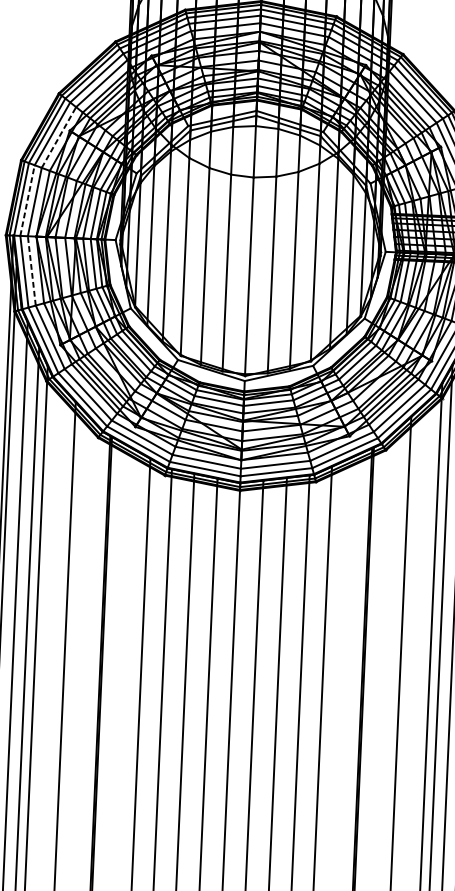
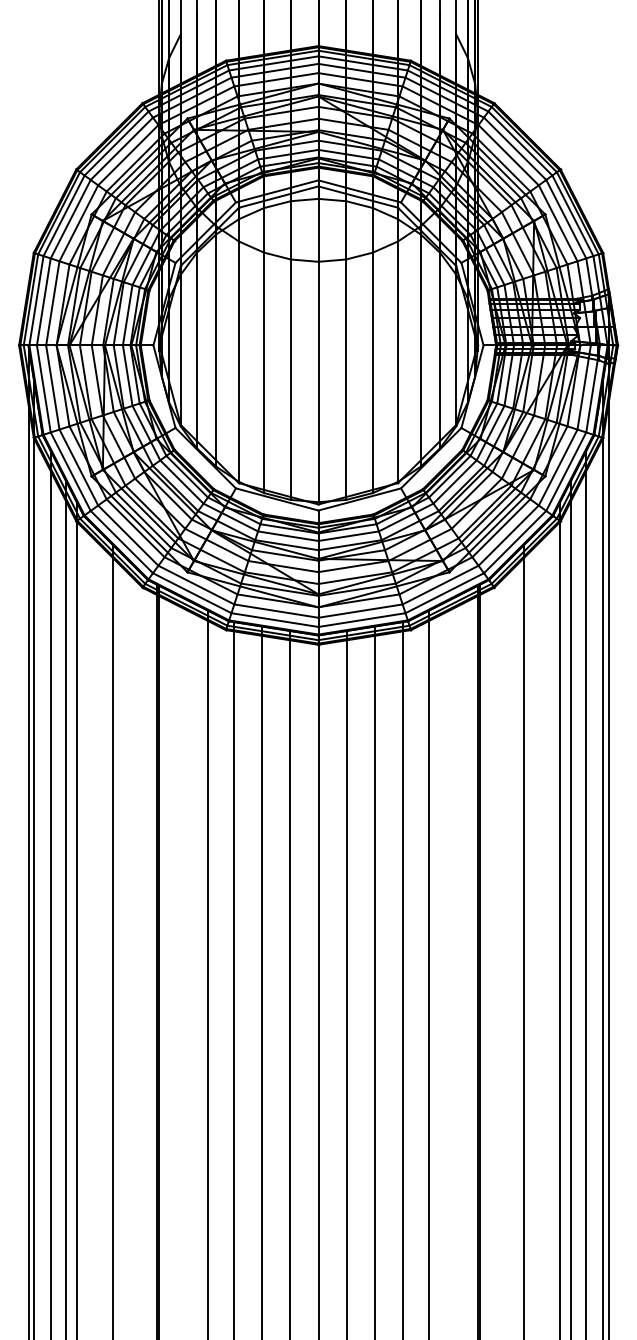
line: (58, 137) -> (78, 223), dashed -> solid
line: (27, 200) -> (43, 301), dashed -> solid
line: (31, 270) -> (52, 387), dashed -> solid

